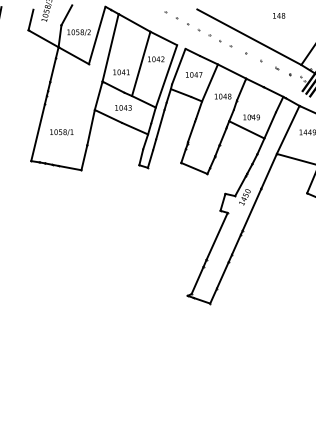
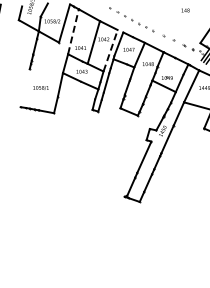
line: (248, 36) -> (165, 24), removed
line: (110, 47) -> (73, 31), solid -> dashed
line: (166, 75) -> (110, 50), solid -> dashed
line: (37, 133) -> (24, 88), removed

